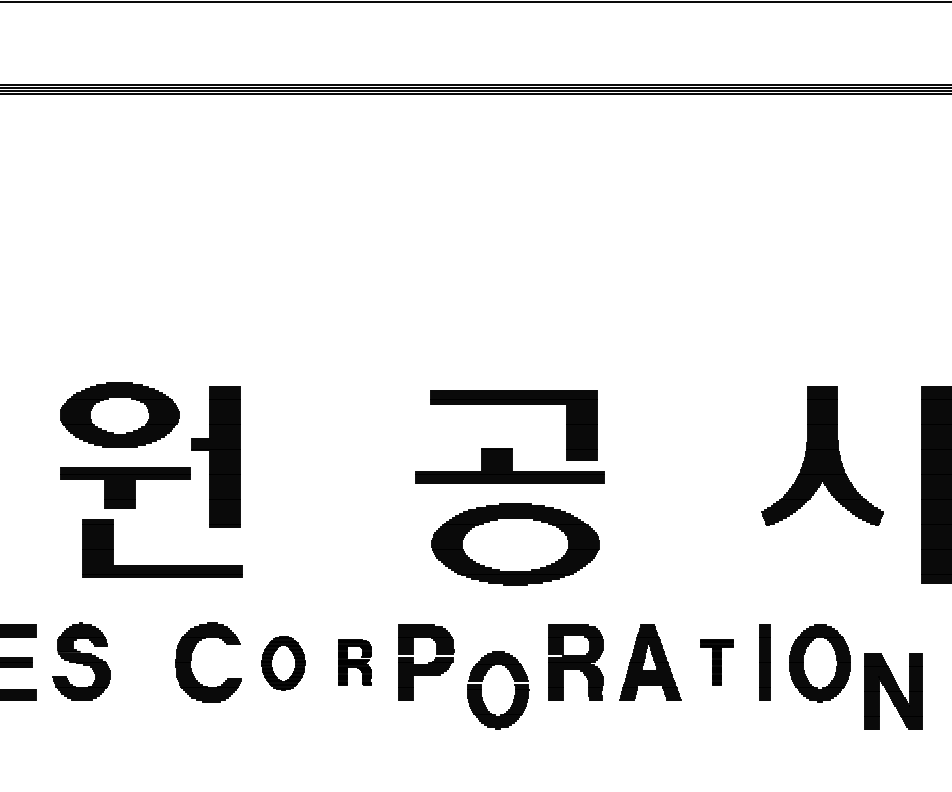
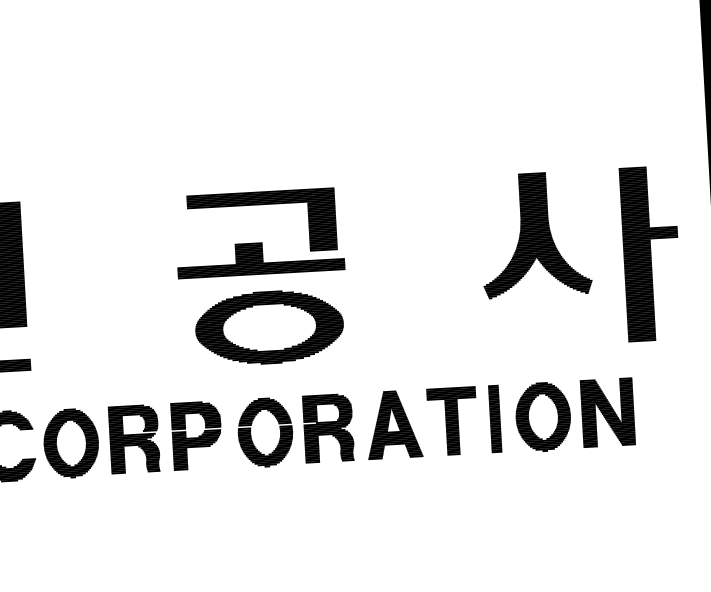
part: (354, 662) -> (133, 439), size x1.67
part: (716, 662) -> (452, 421), size x1.67
part: (283, 663) -> (71, 443), size x1.43
part: (514, 685) -> (279, 427), moved
part: (893, 691) -> (607, 412), moved

